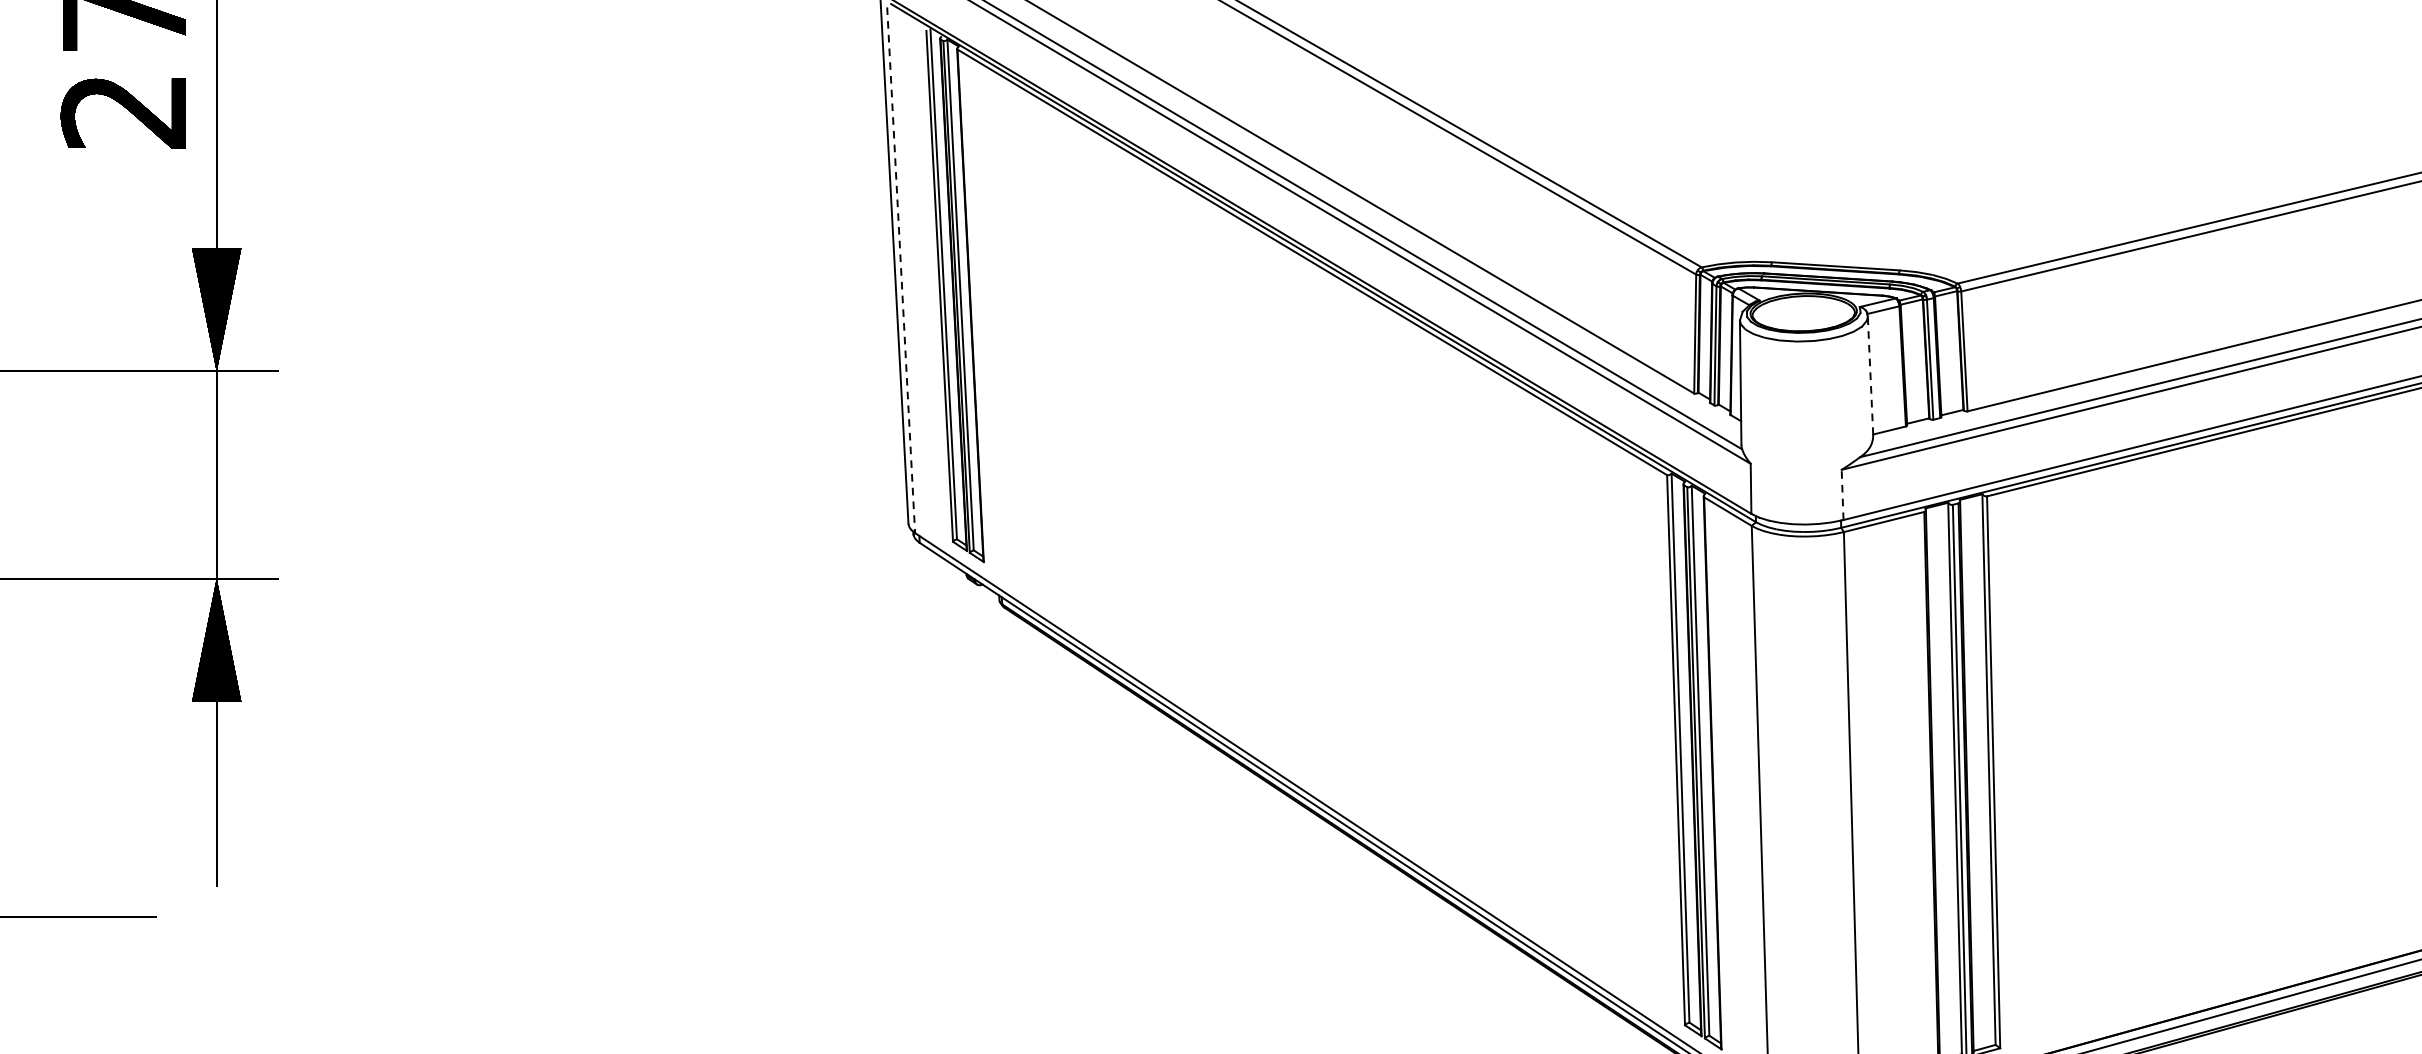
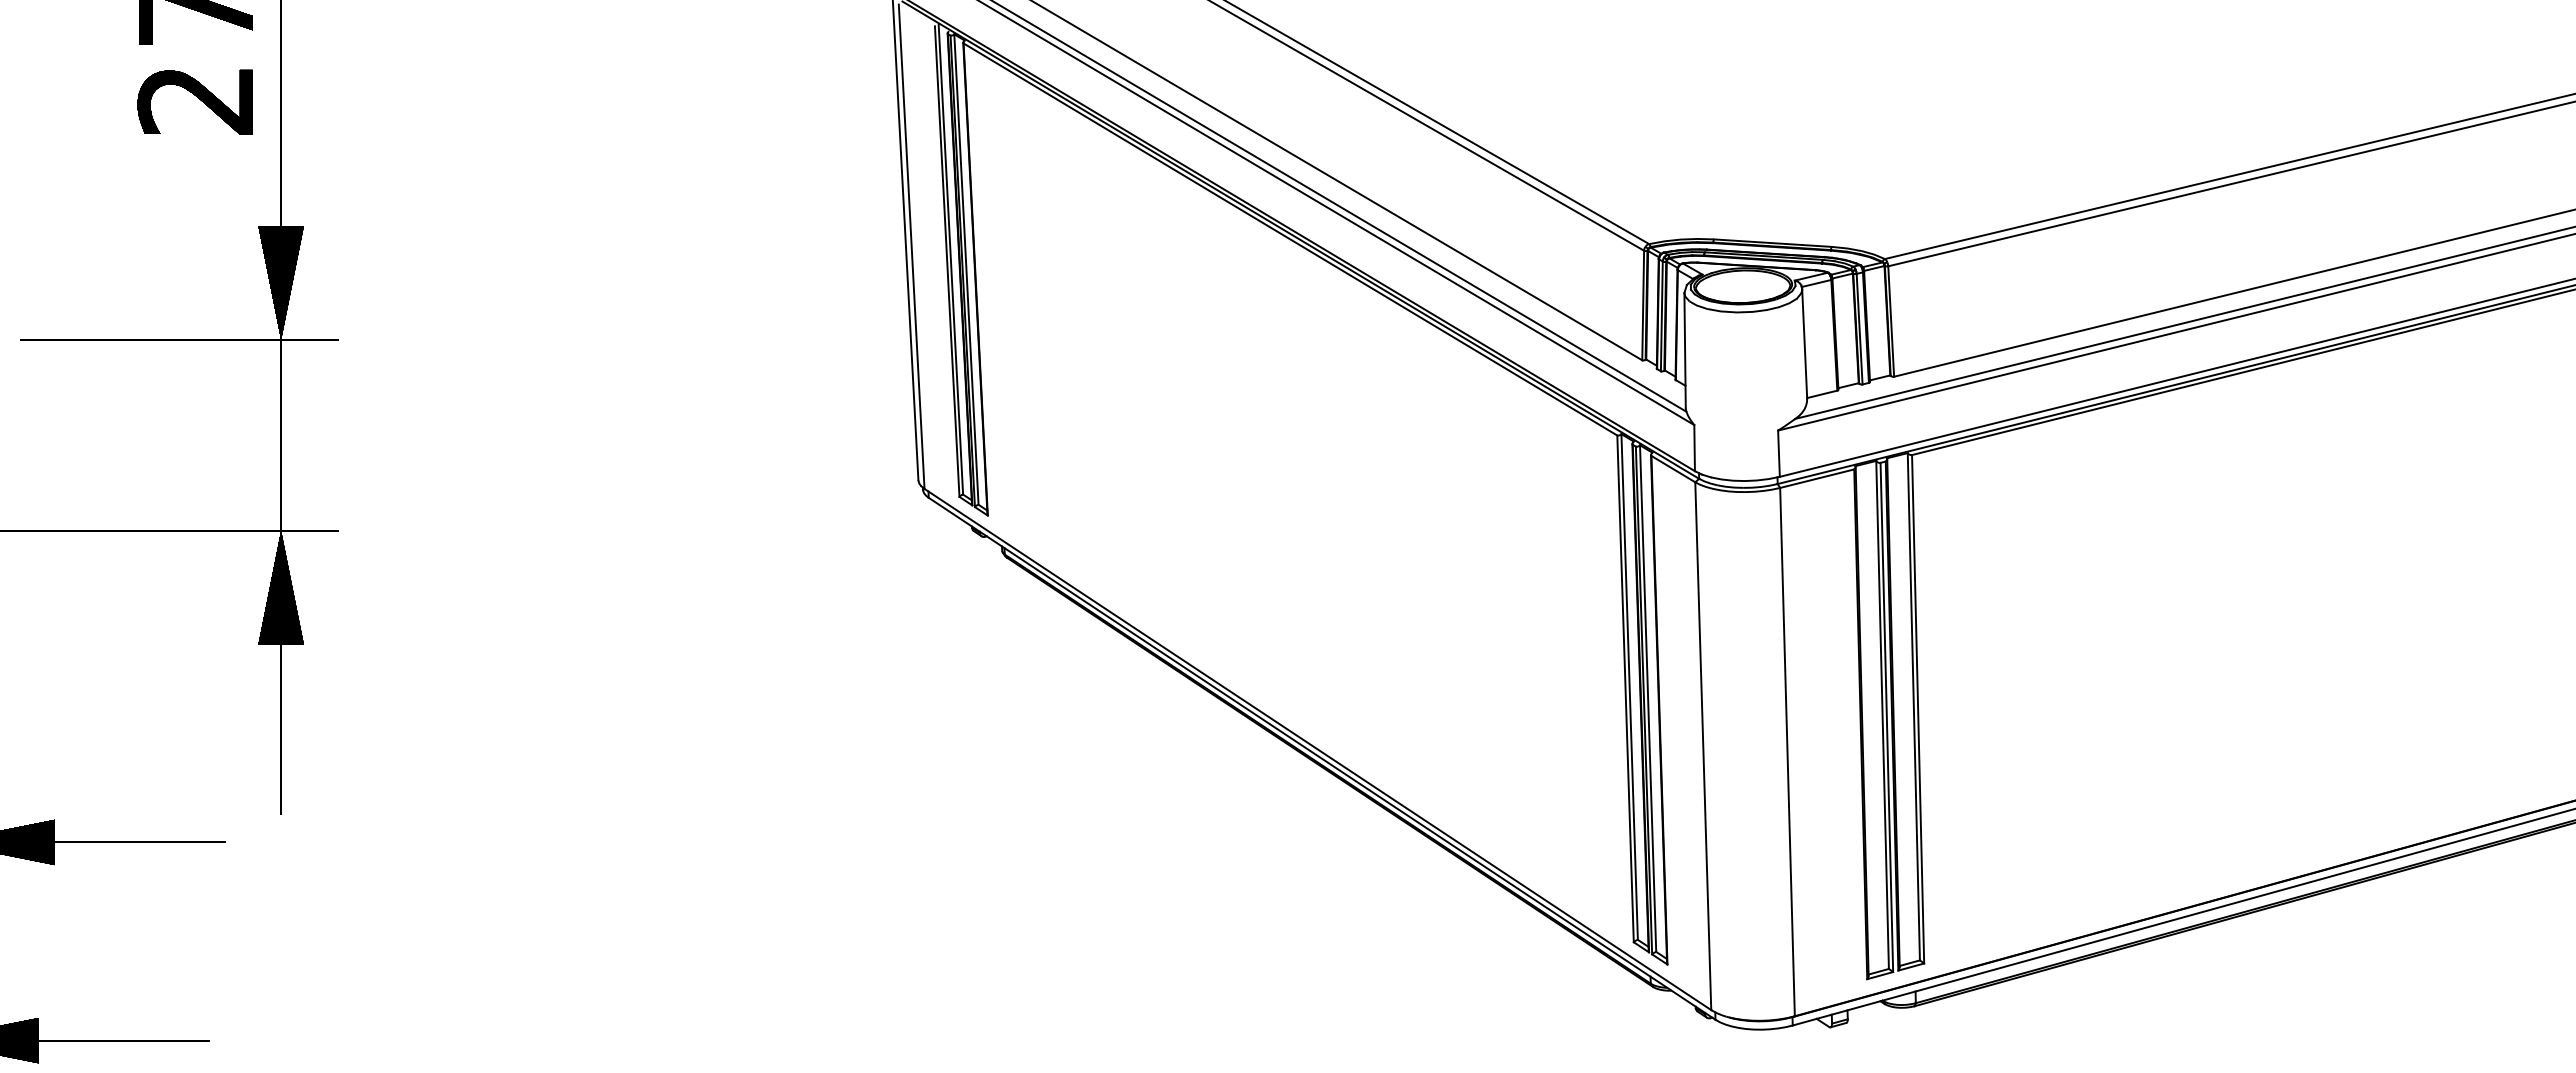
line: (900, 269) -> (911, 246), dashed -> solid
line: (1870, 375) -> (1804, 343), dashed -> solid
line: (1842, 494) -> (1778, 453), dashed -> solid

